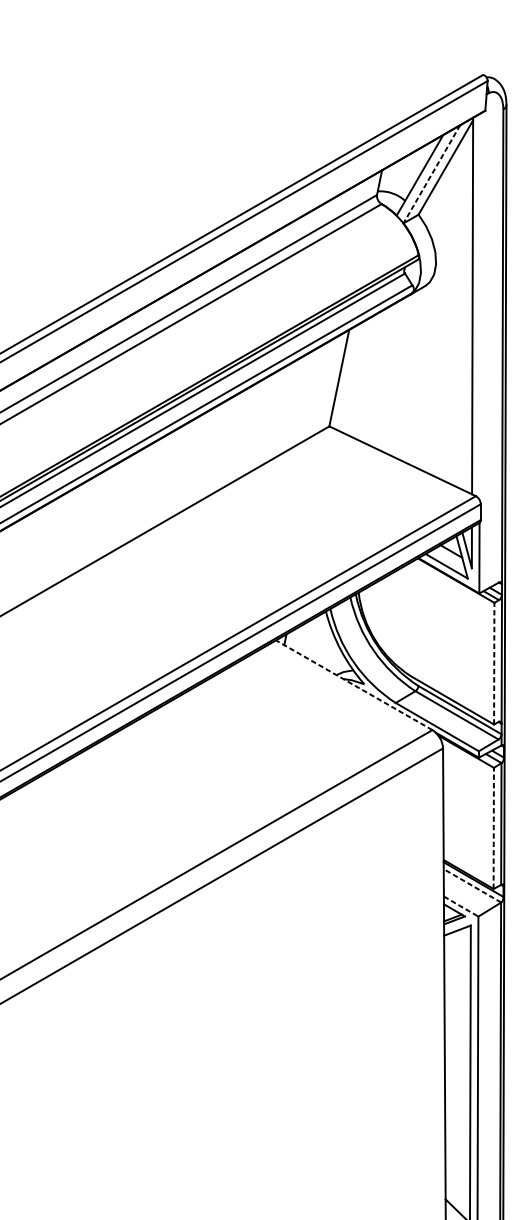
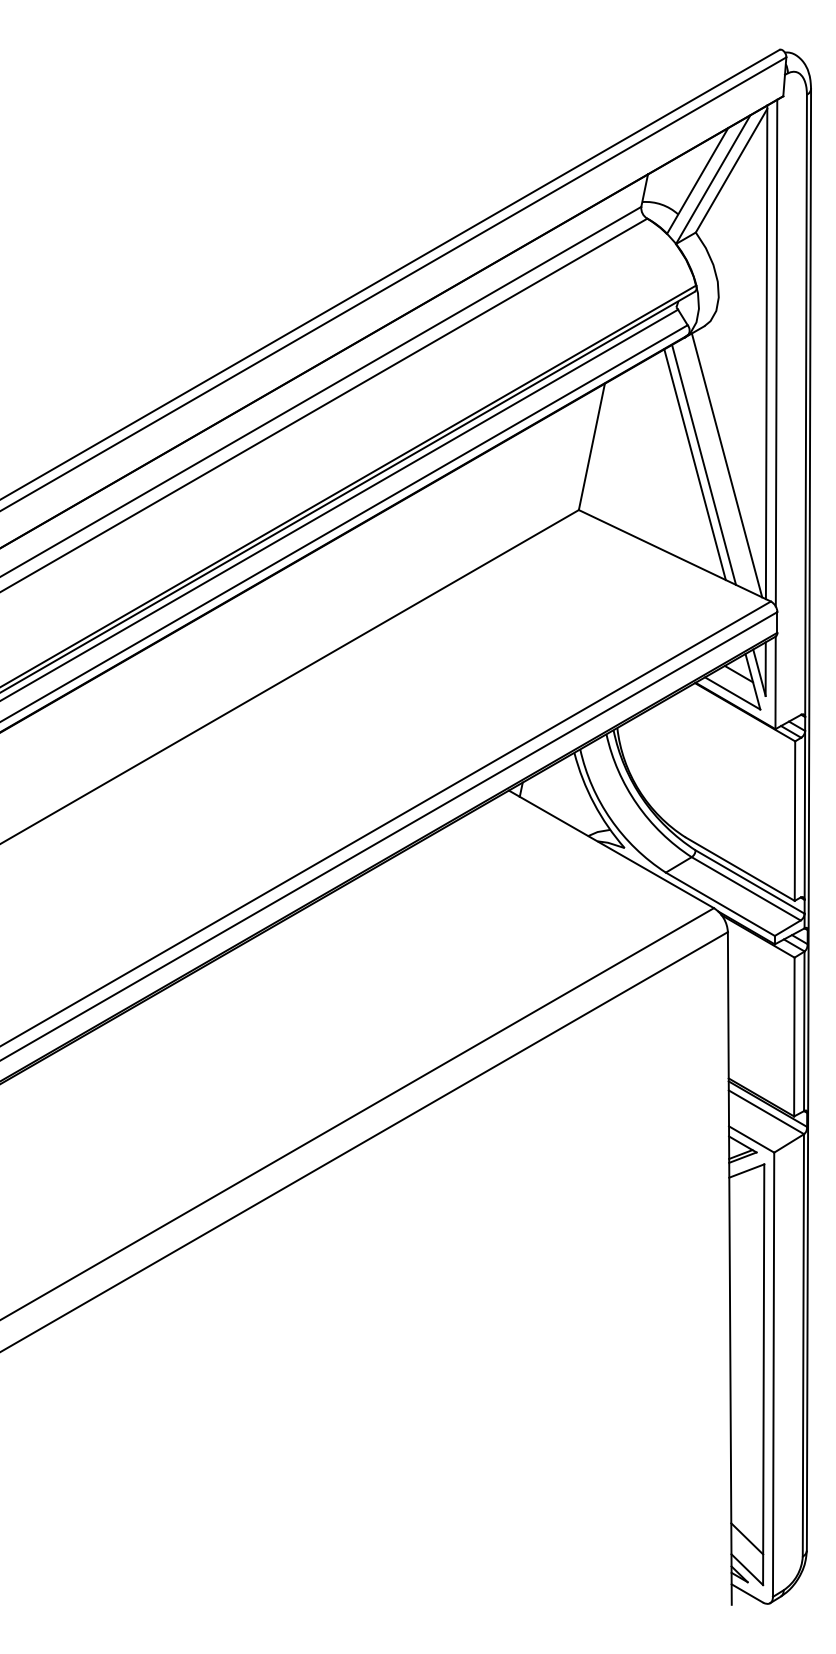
line: (431, 174) -> (712, 180), dashed -> solid
line: (480, 306) -> (776, 352), added
line: (417, 391) -> (694, 464), added
line: (425, 391) -> (704, 464), added
line: (441, 392) -> (726, 465), added
line: (493, 663) -> (794, 821), dashed -> solid
line: (354, 685) -> (611, 849), dashed -> solid
line: (493, 828) -> (794, 1036), dashed -> solid
line: (472, 885) -> (766, 1112), dashed -> solid
line: (461, 906) -> (752, 1139), dashed -> solid

